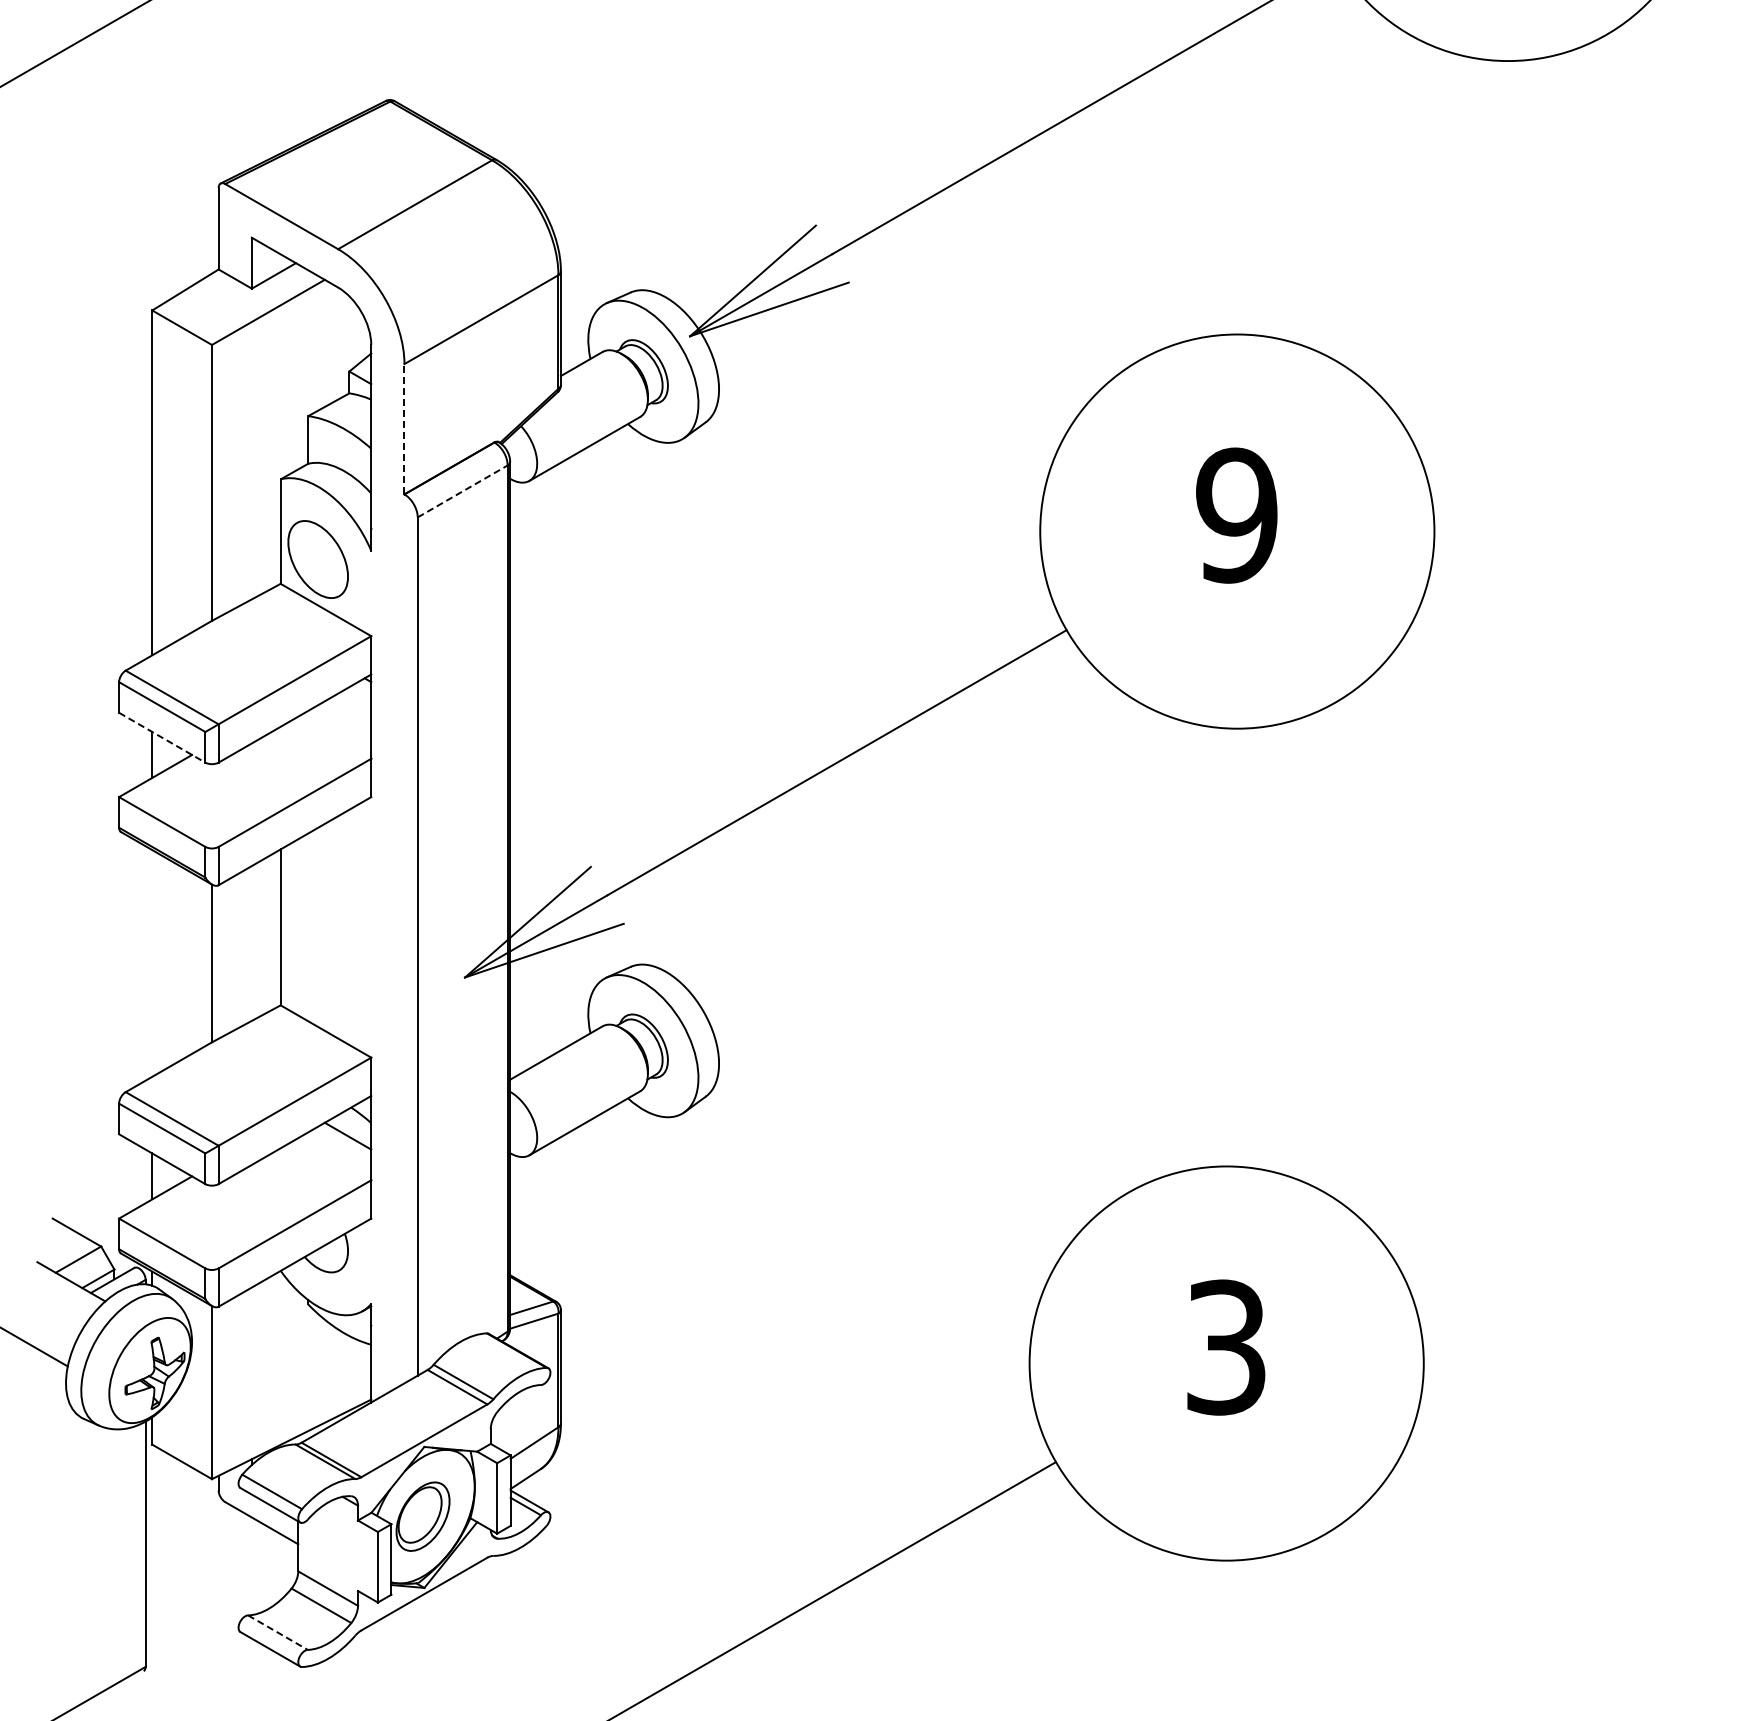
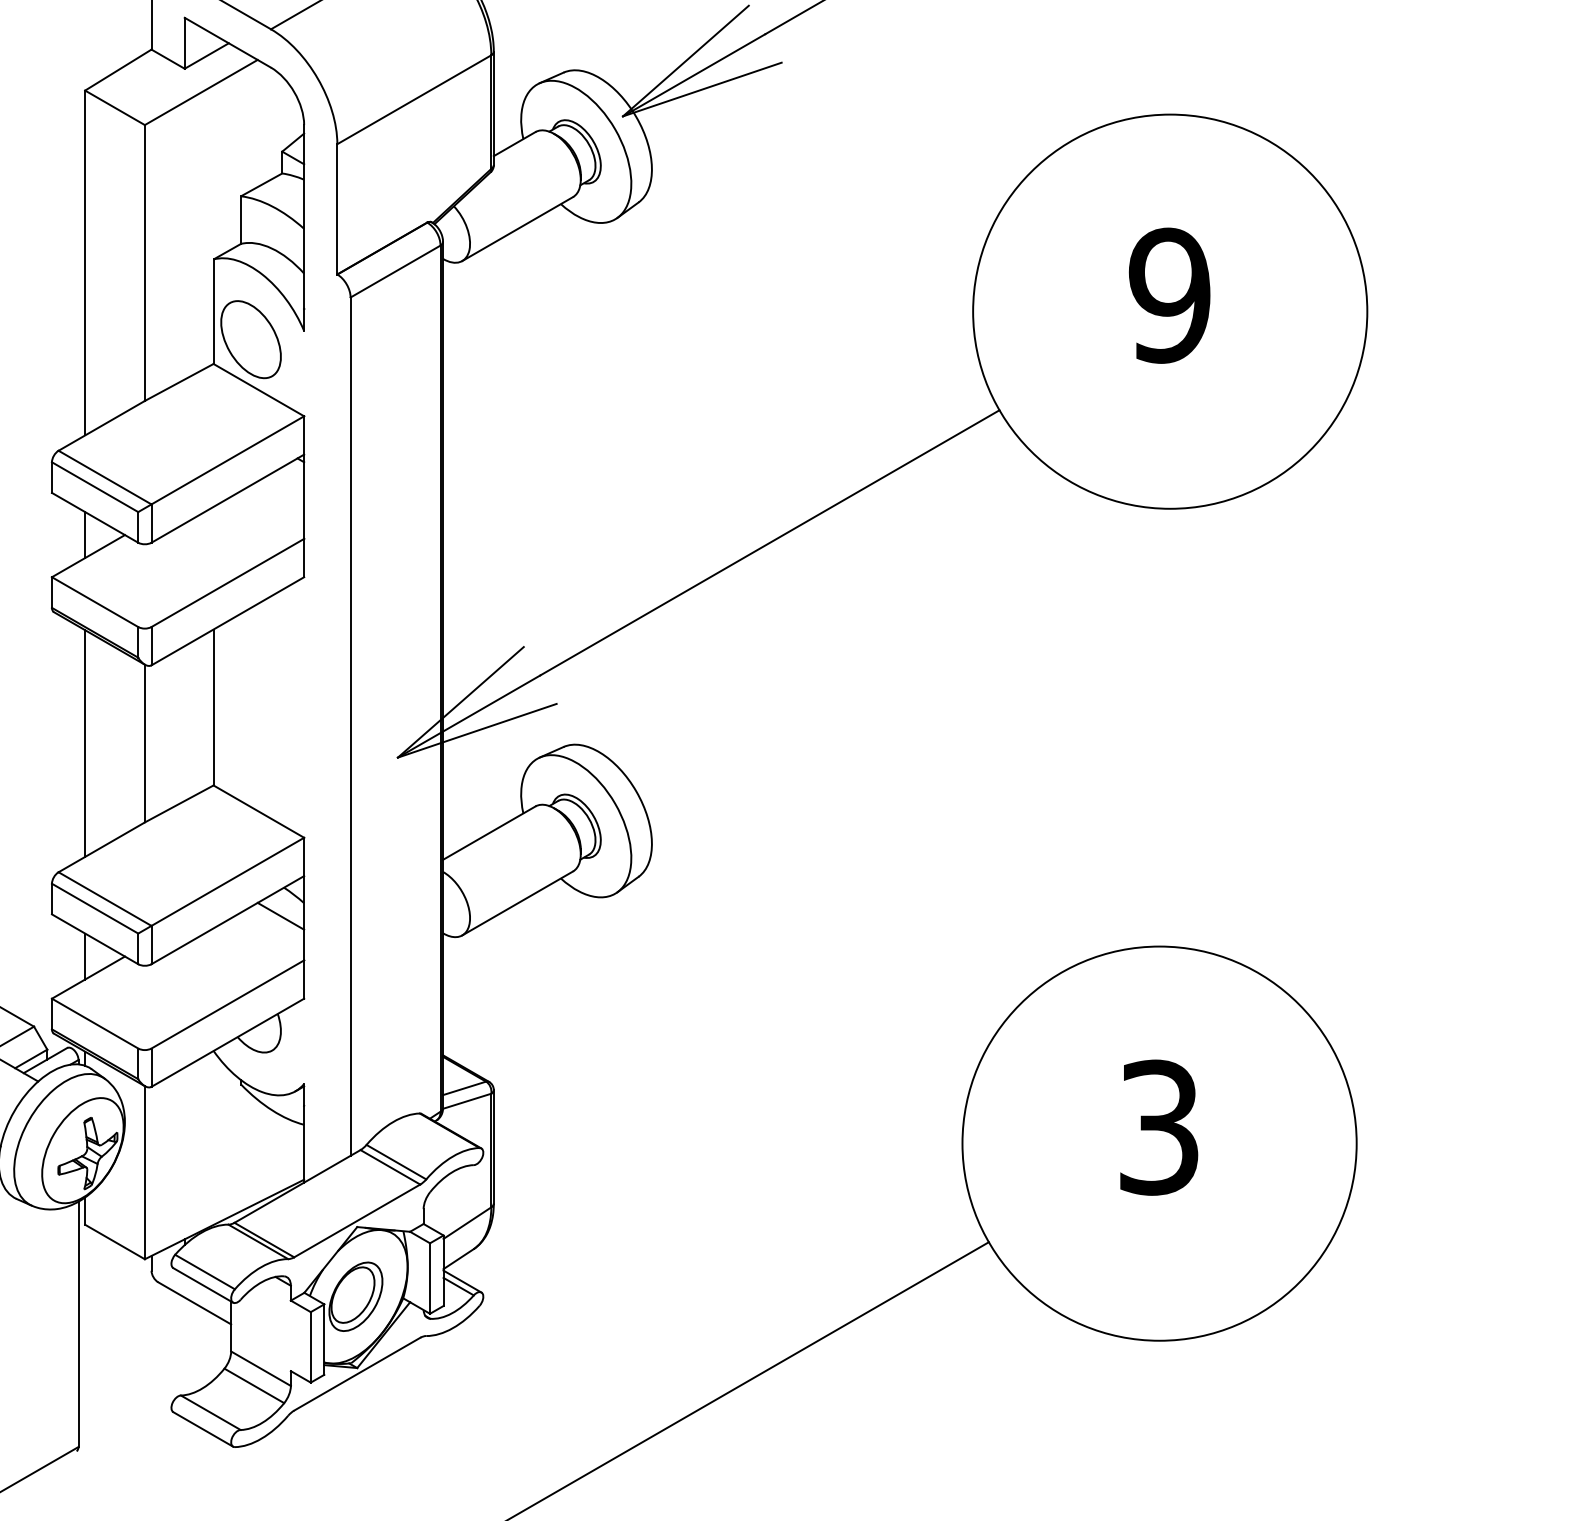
line: (404, 428) -> (337, 208), dashed -> solid
line: (462, 491) -> (395, 271), dashed -> solid
line: (162, 737) -> (95, 517), dashed -> solid
line: (152, 963) -> (85, 743), added
line: (278, 1632) -> (211, 1412), dashed -> solid

